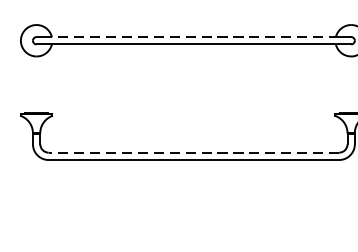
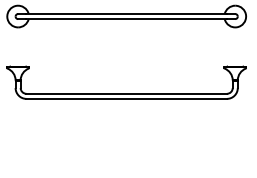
line: (193, 37) -> (126, 14), dashed -> solid
line: (193, 152) -> (126, 93), dashed -> solid

